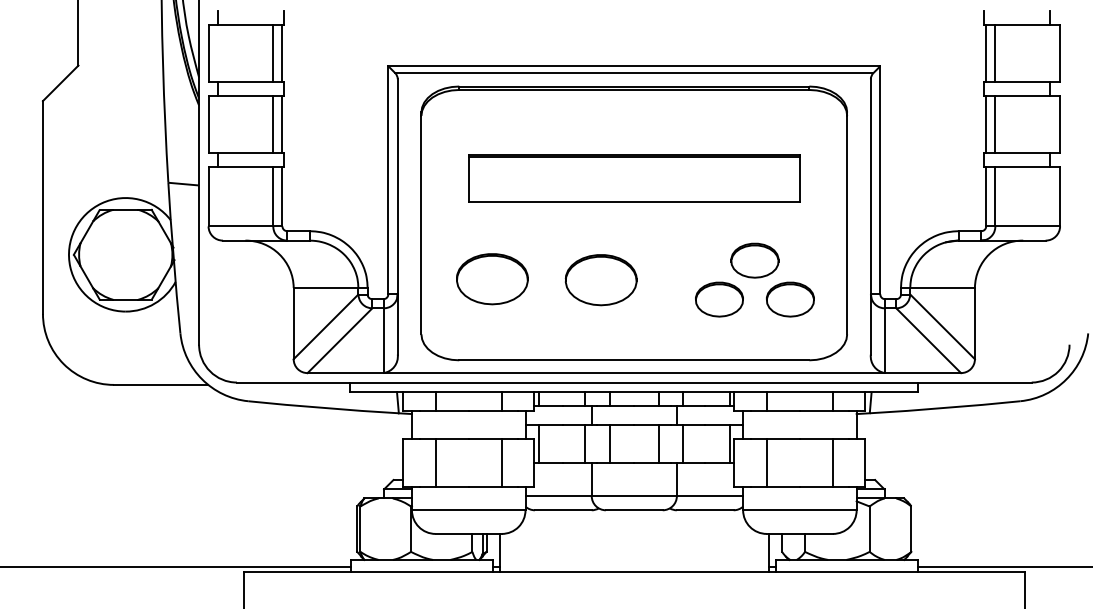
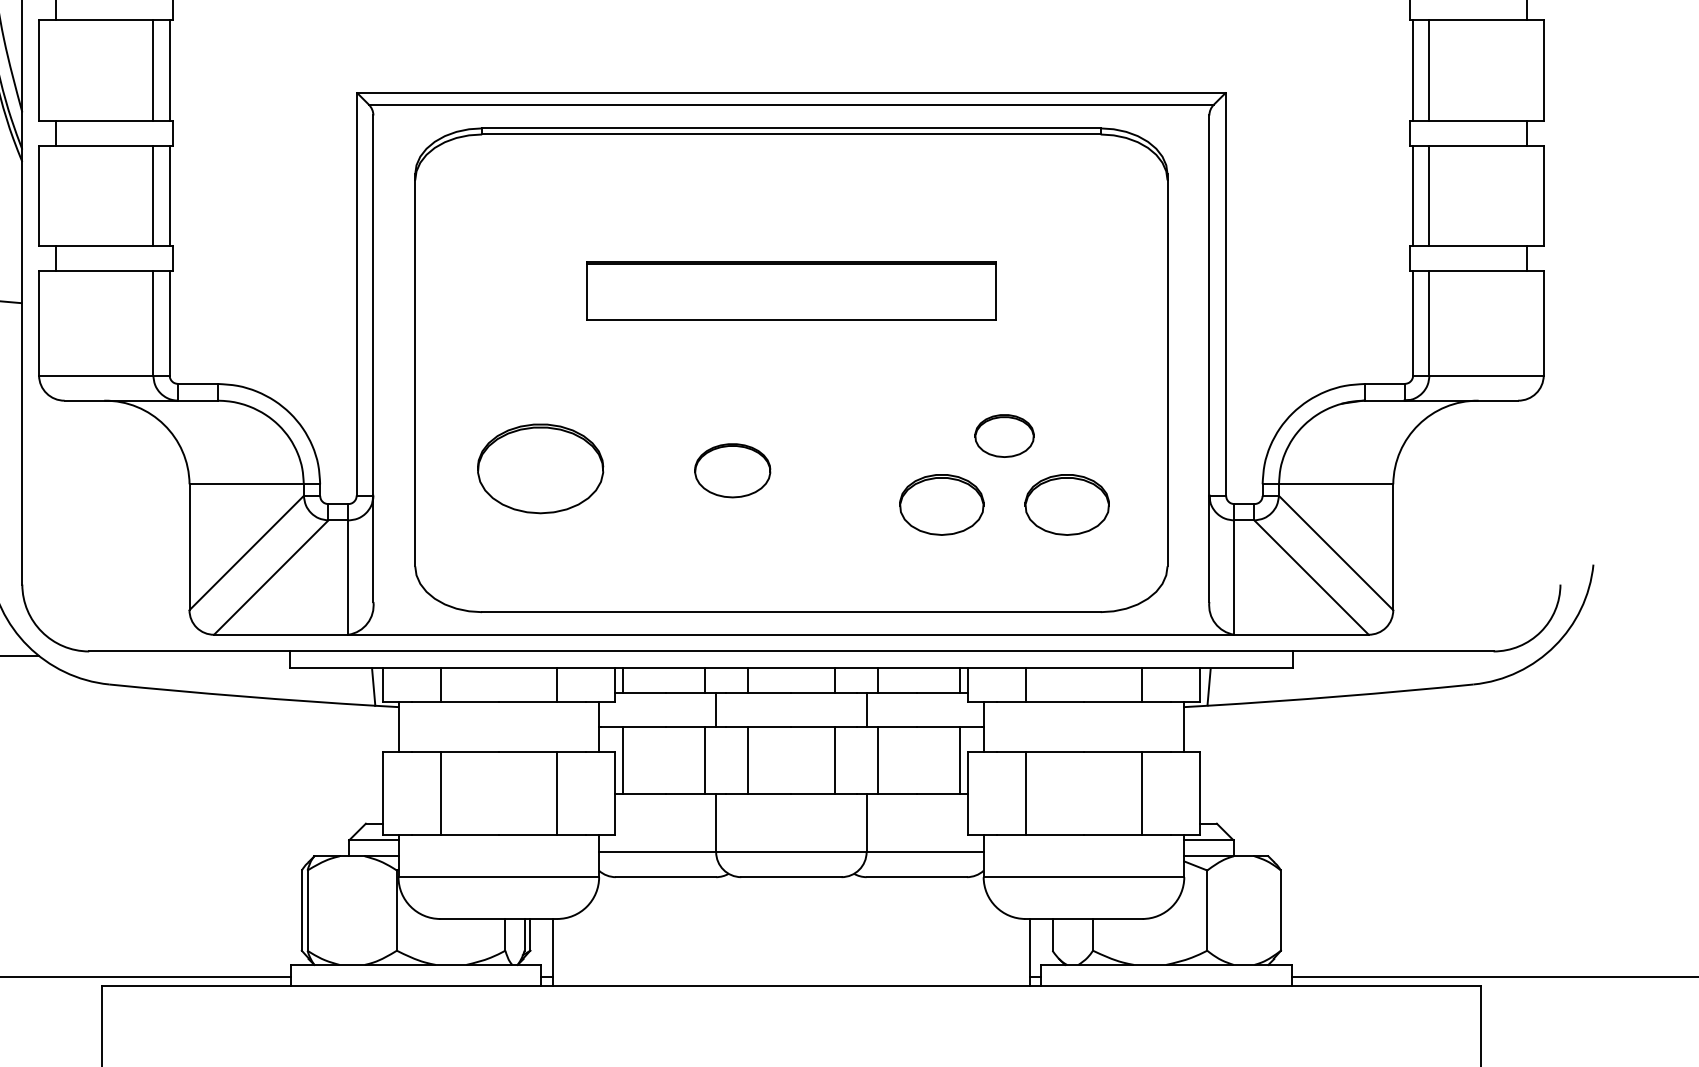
part: (634, 178) -> (791, 290), size x0.7
part: (754, 260) -> (1003, 435), size x0.7
part: (600, 280) -> (731, 471), size x0.6

